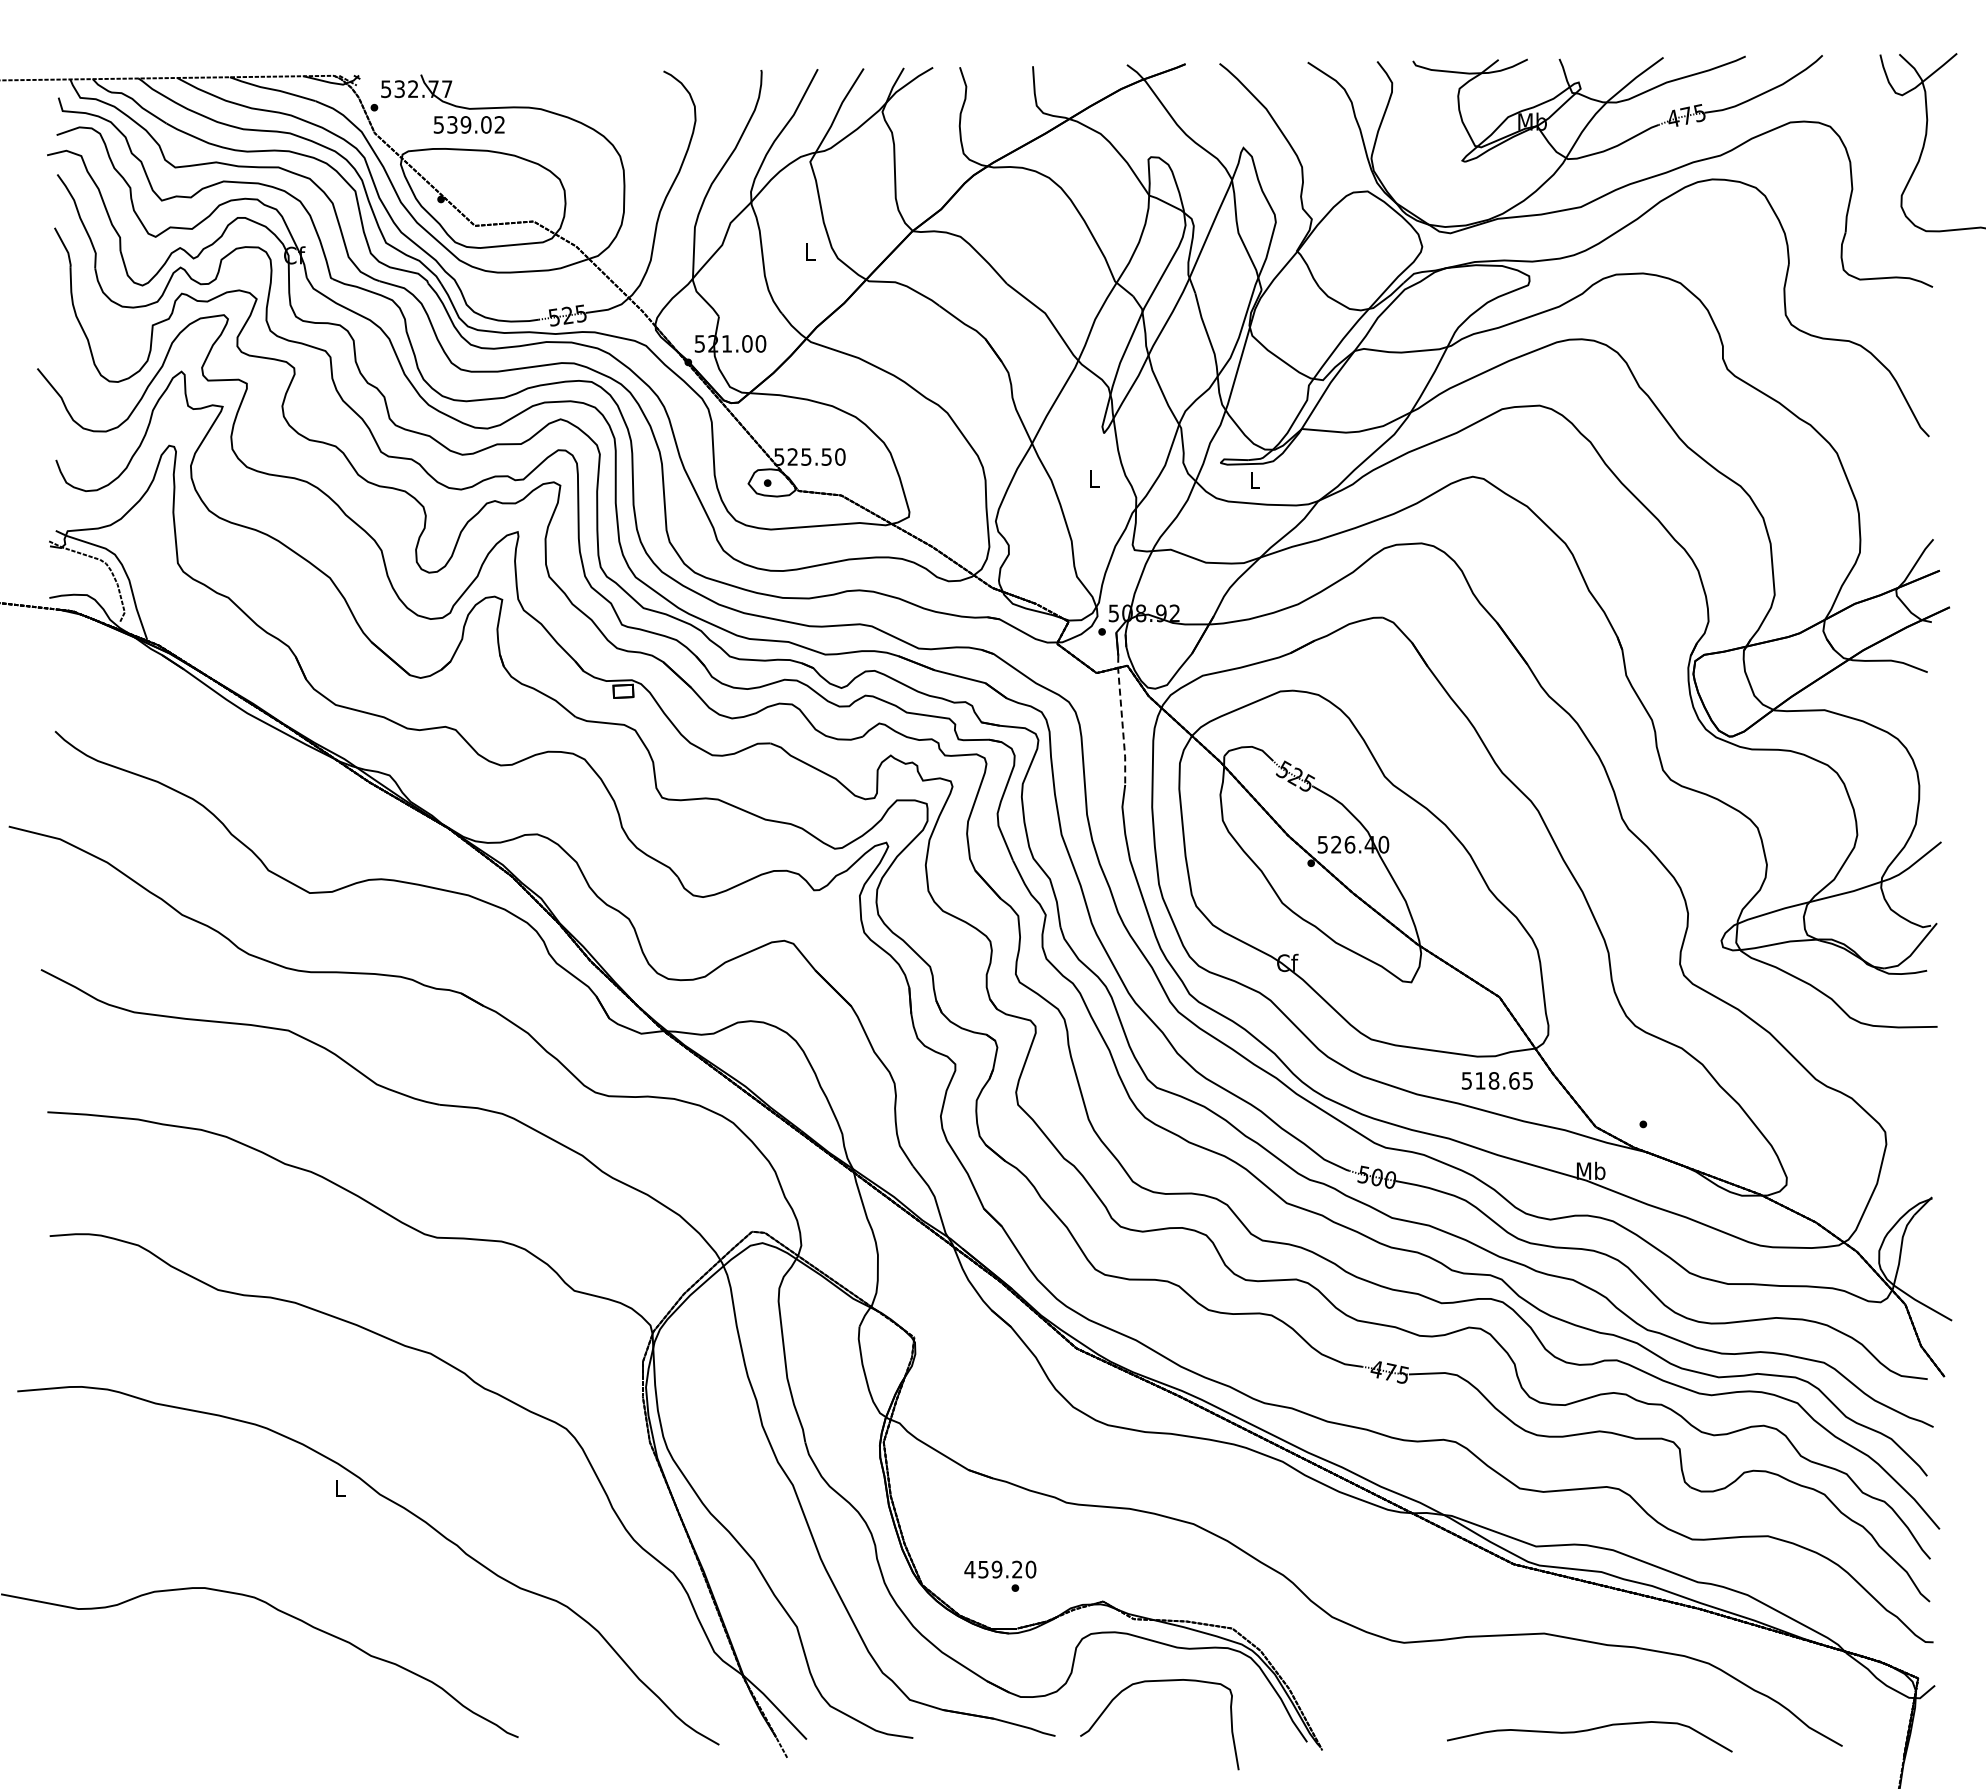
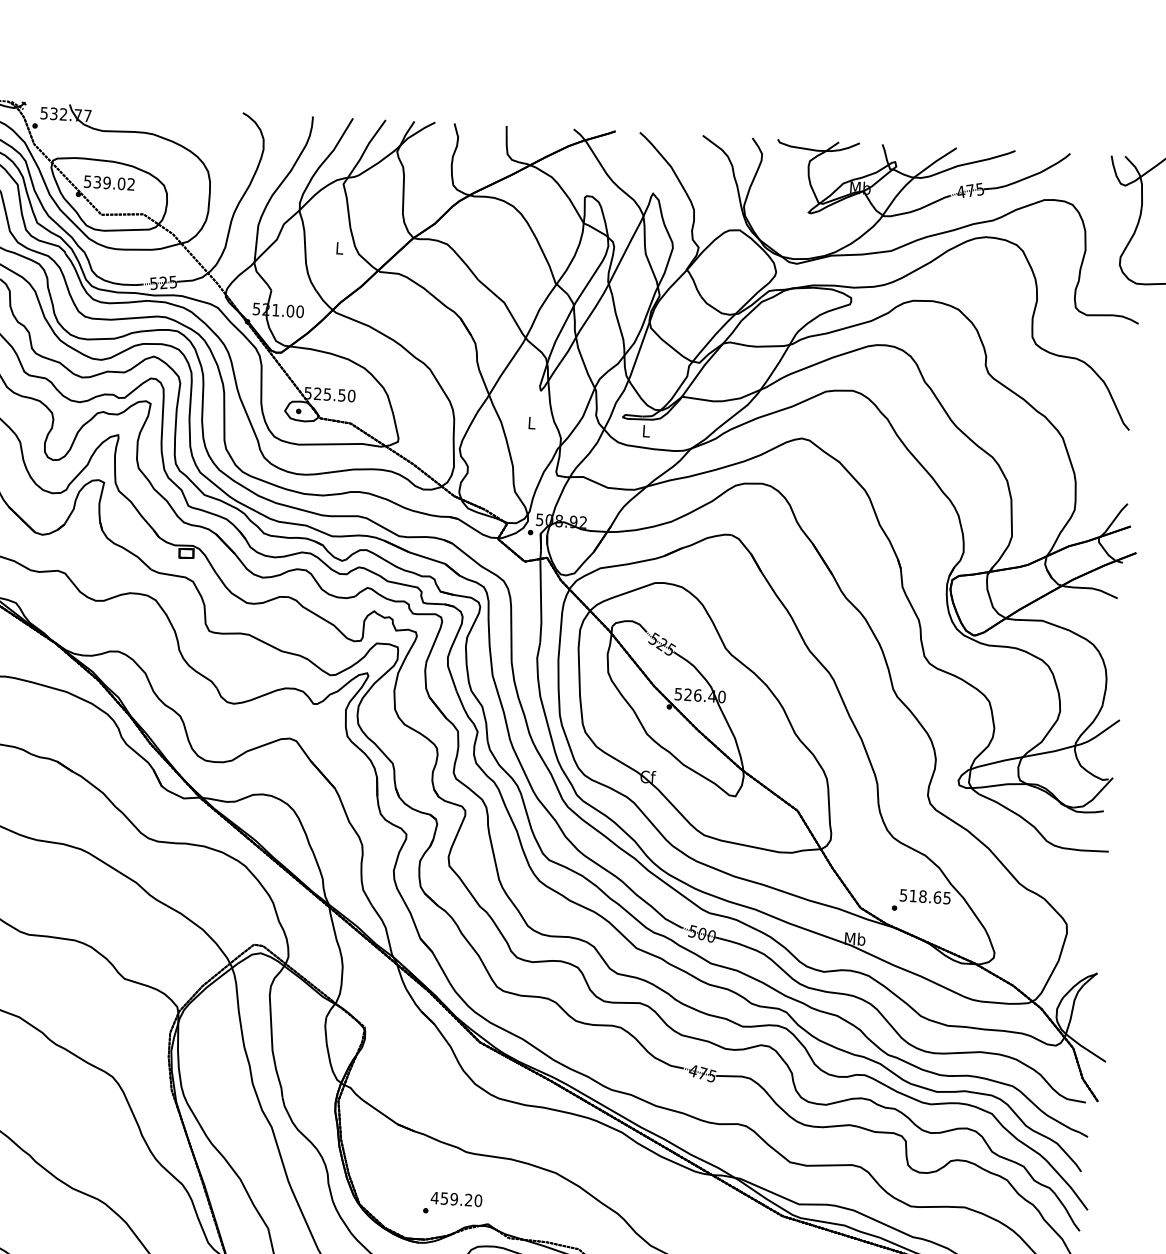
text: (468, 124) -> (108, 182), moved
line: (1122, 720) -> (541, 596), dashed -> solid
text: (1496, 1080) -> (924, 896), moved
text: (1000, 1569) -> (456, 1199), moved

